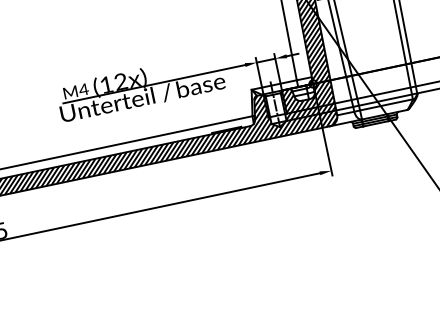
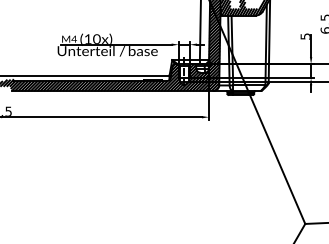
text: (120, 82) -> (96, 39), (12x) -> (10x)

